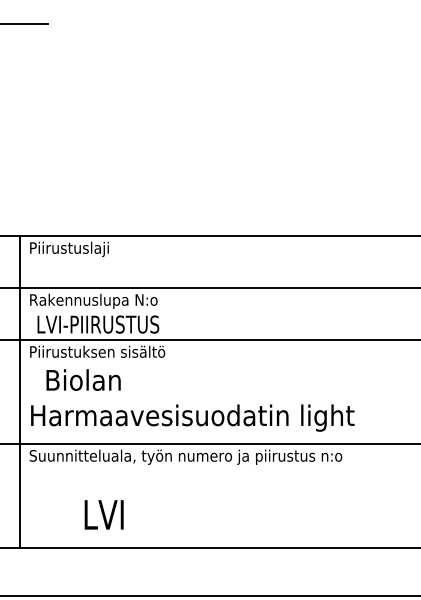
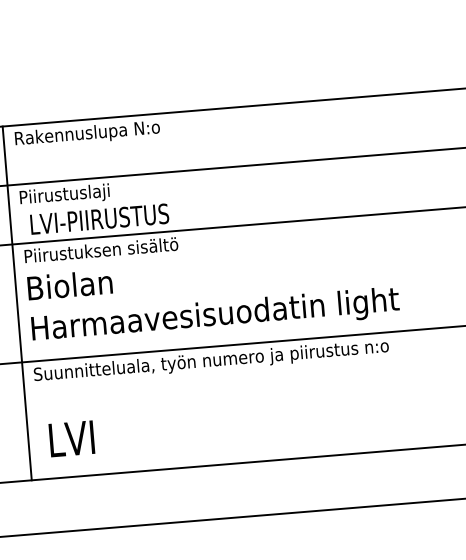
text: (94, 248) -> (88, 133), Piirustuslaji -> Rakennuslupa N:o
text: (94, 300) -> (93, 192), Rakennuslupa N:o -> Piirustuslaji
text: (83, 379) -> (69, 284), moved
text: (103, 514) -> (71, 438), moved

